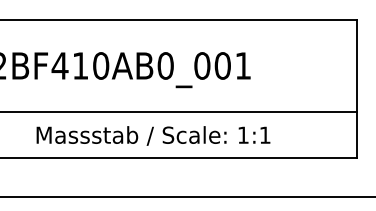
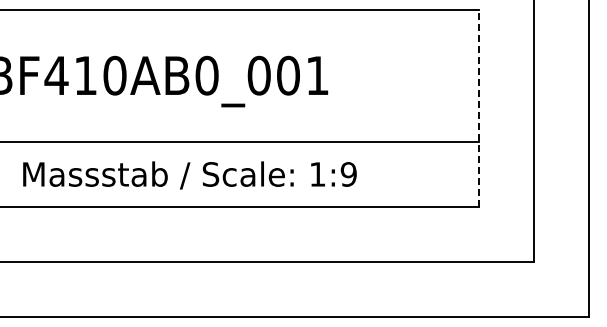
line: (356, 88) -> (479, 108), solid -> dashed
text: (264, 135) -> (348, 174), 1:1 -> 1:9

